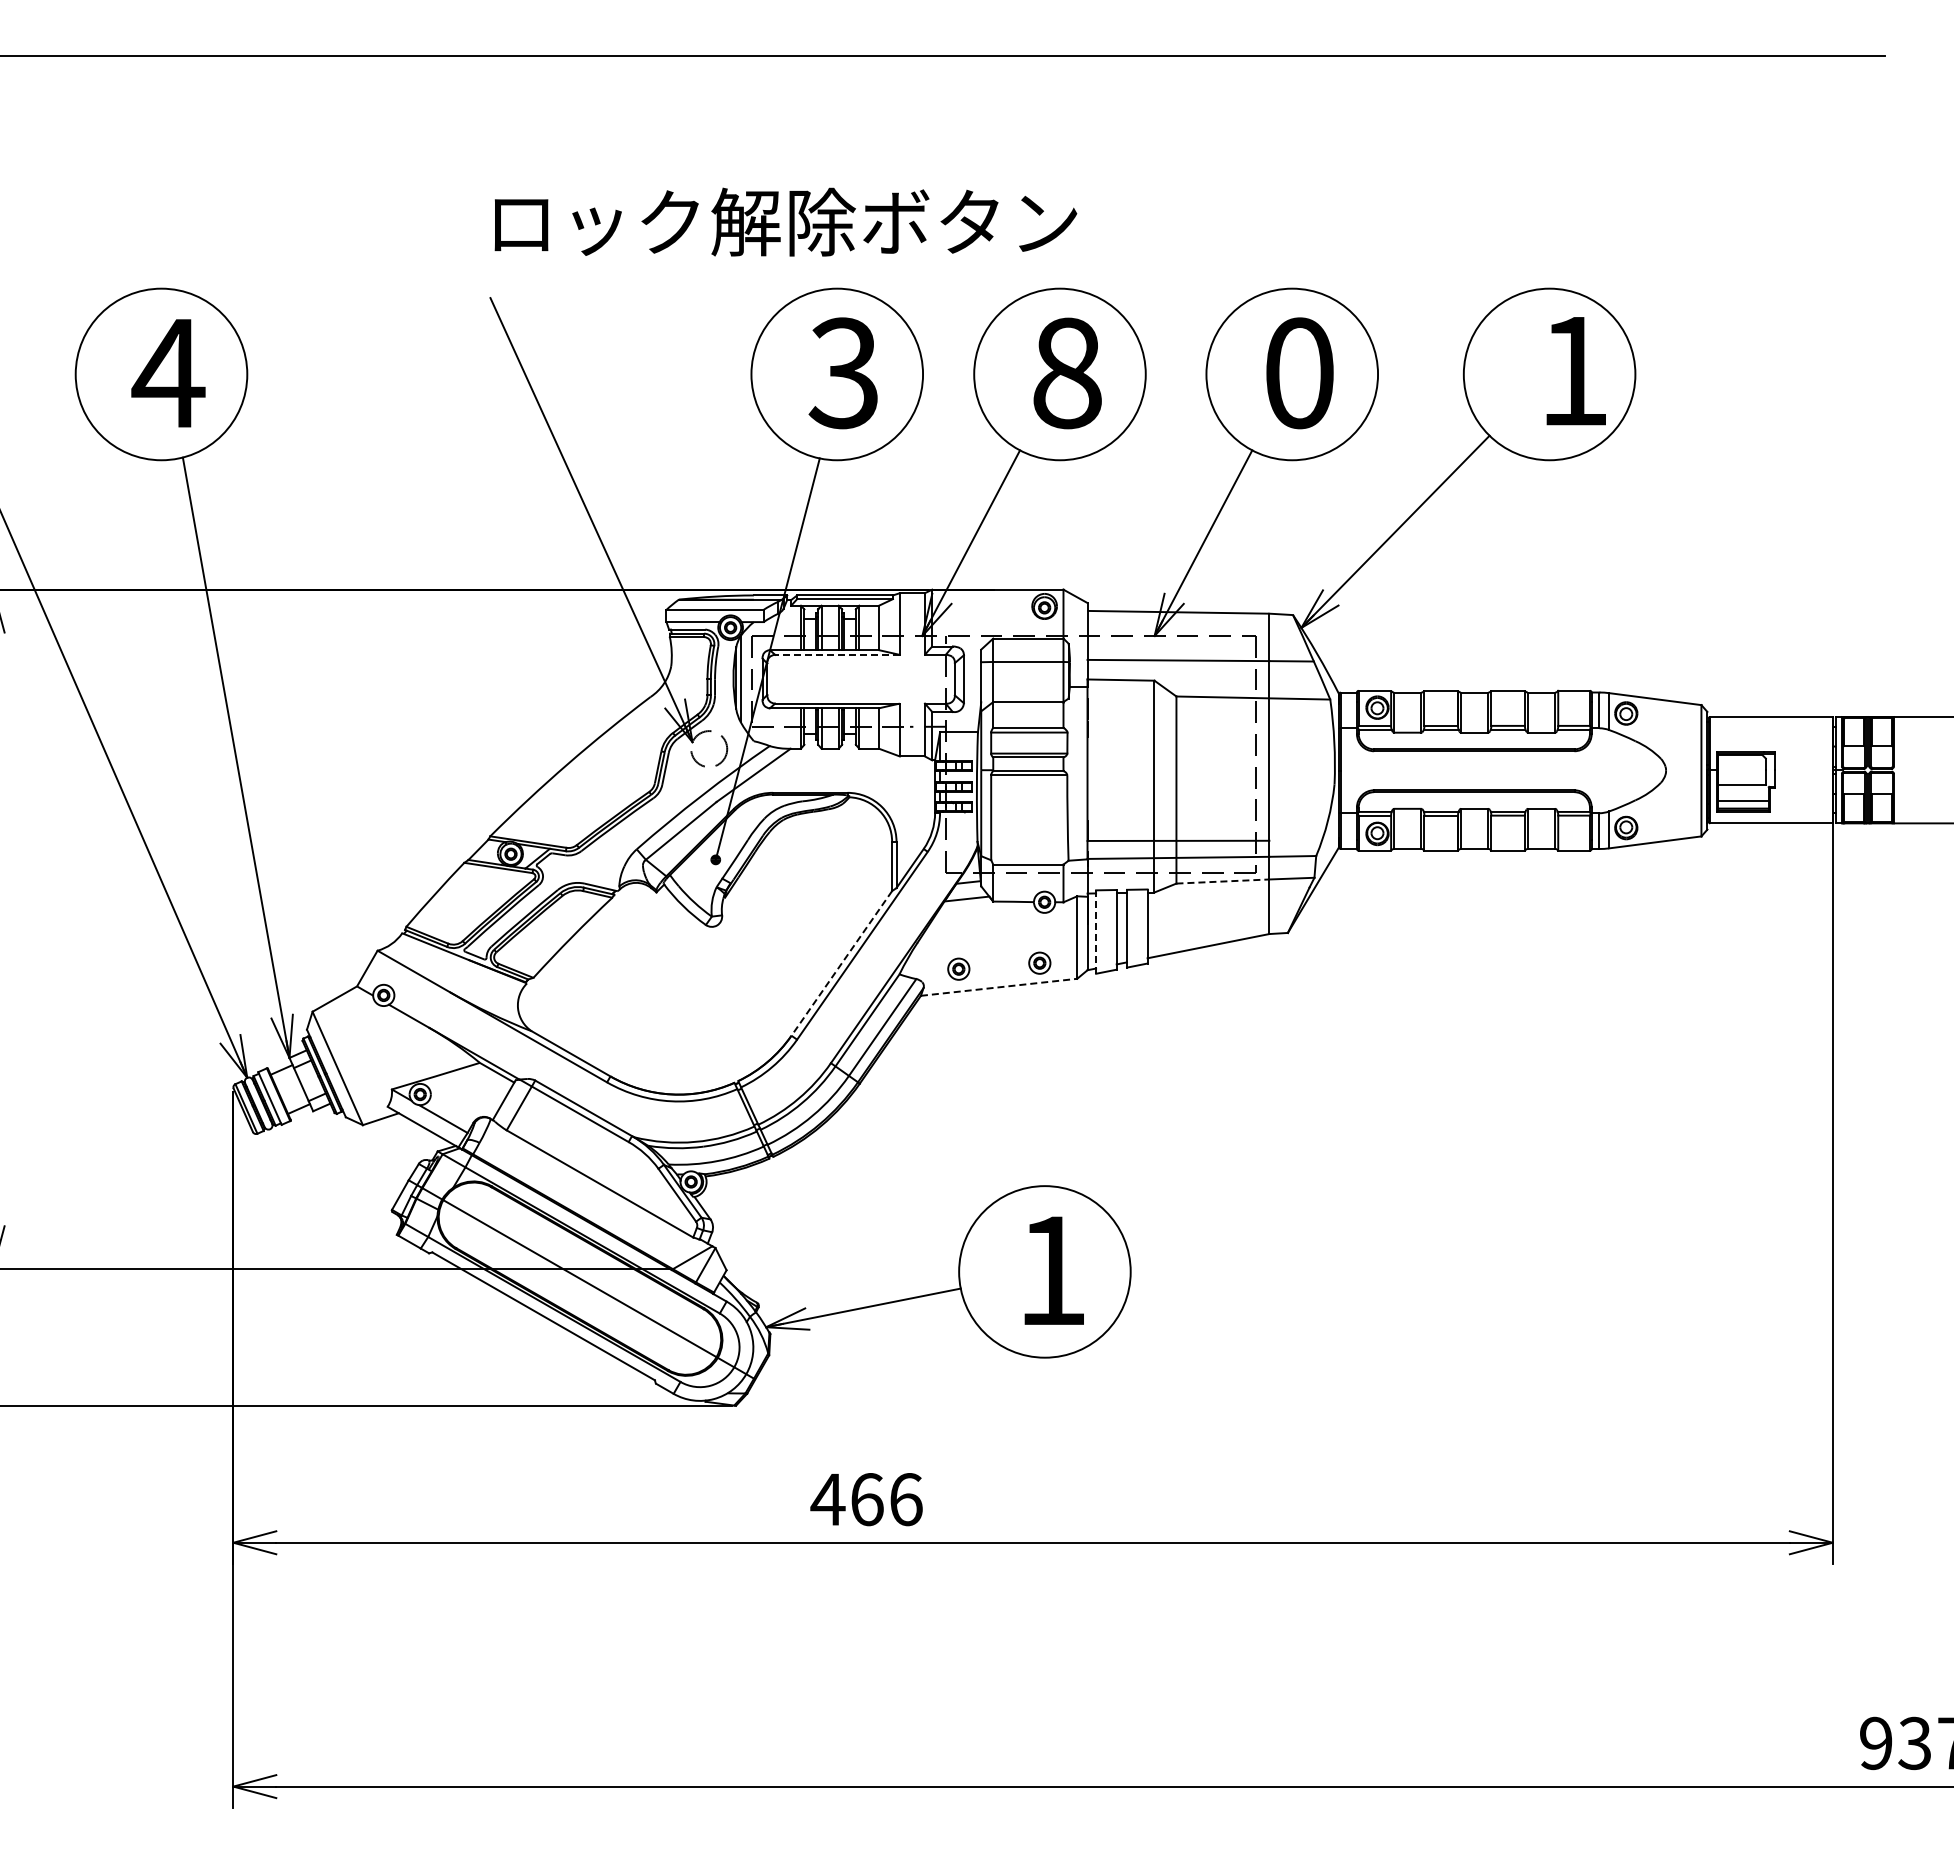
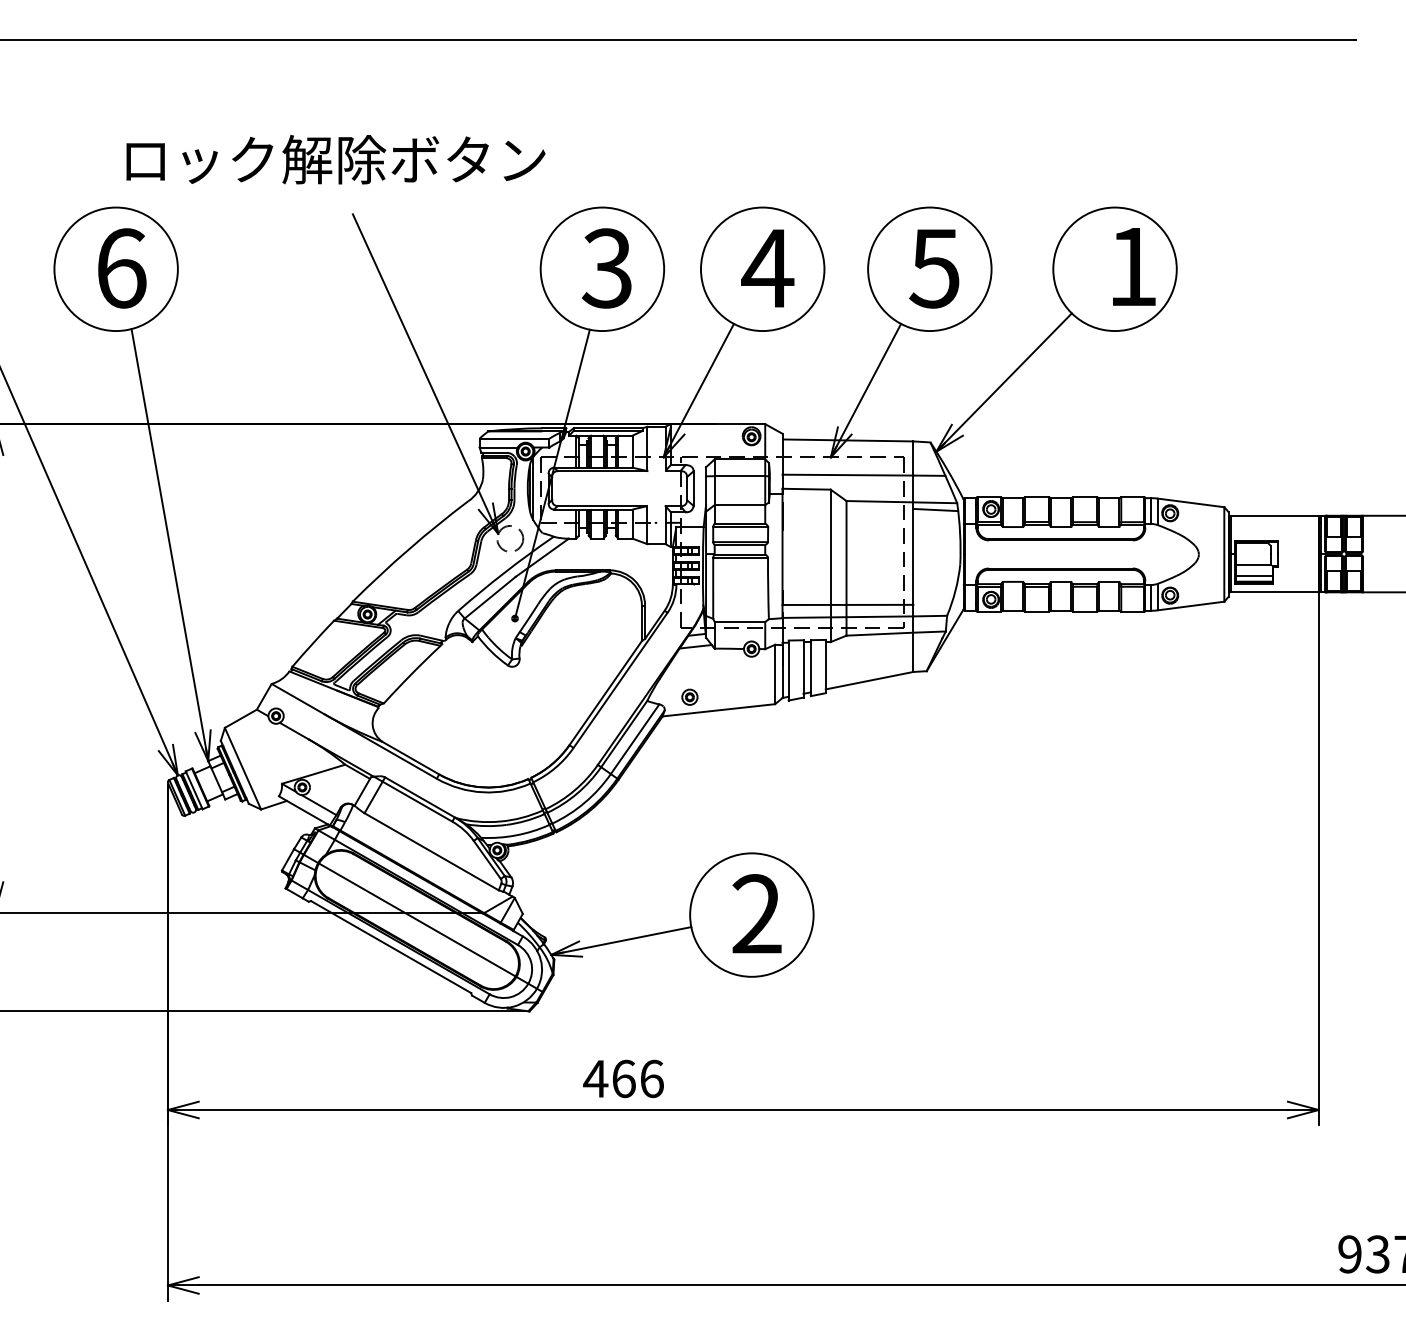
text: (785, 221) -> (335, 159), moved
text: (168, 373) -> (121, 268), 4 -> 6
text: (1066, 373) -> (767, 268), 8 -> 4
text: (1298, 373) -> (934, 268), 0 -> 5
line: (837, 654) -> (602, 470), dashed -> solid
line: (1300, 708) -> (935, 509), added
line: (1222, 881) -> (879, 634), dashed -> solid
line: (1096, 932) -> (788, 670), dashed -> solid
part: (1039, 962) -> (747, 692), removed
line: (841, 963) -> (605, 693), dashed -> solid
line: (999, 987) -> (719, 710), dashed -> solid
text: (1051, 1269) -> (756, 913), 1 -> 2

